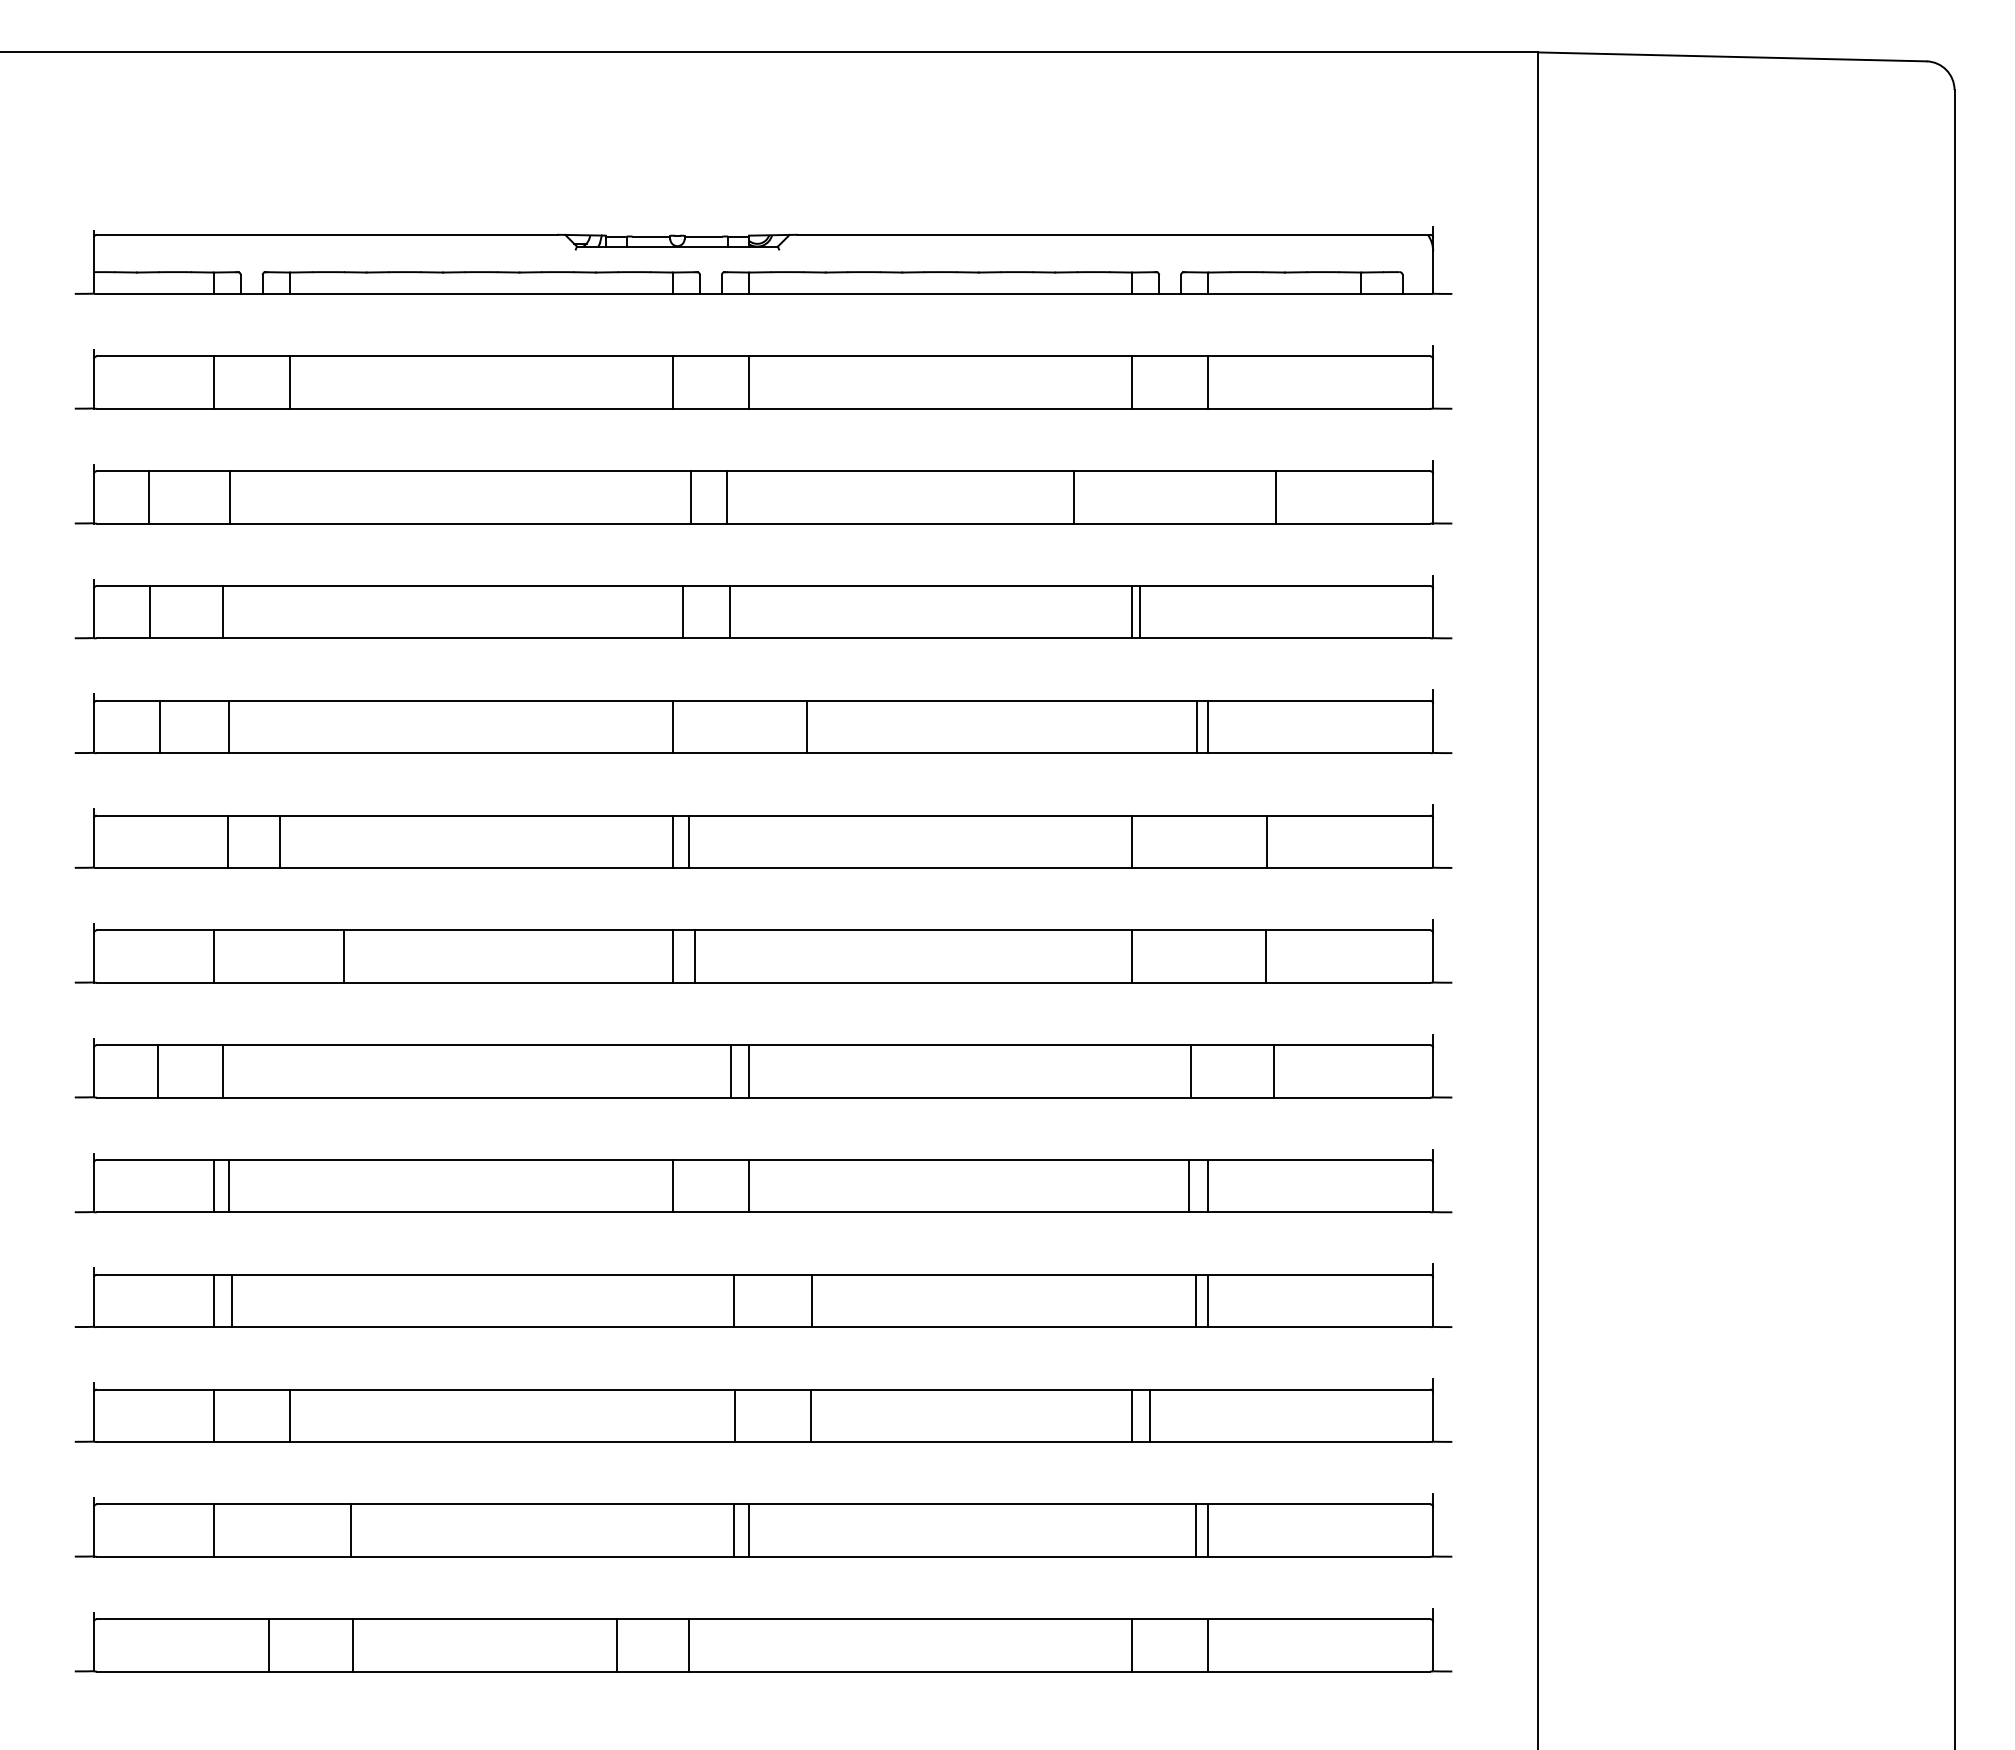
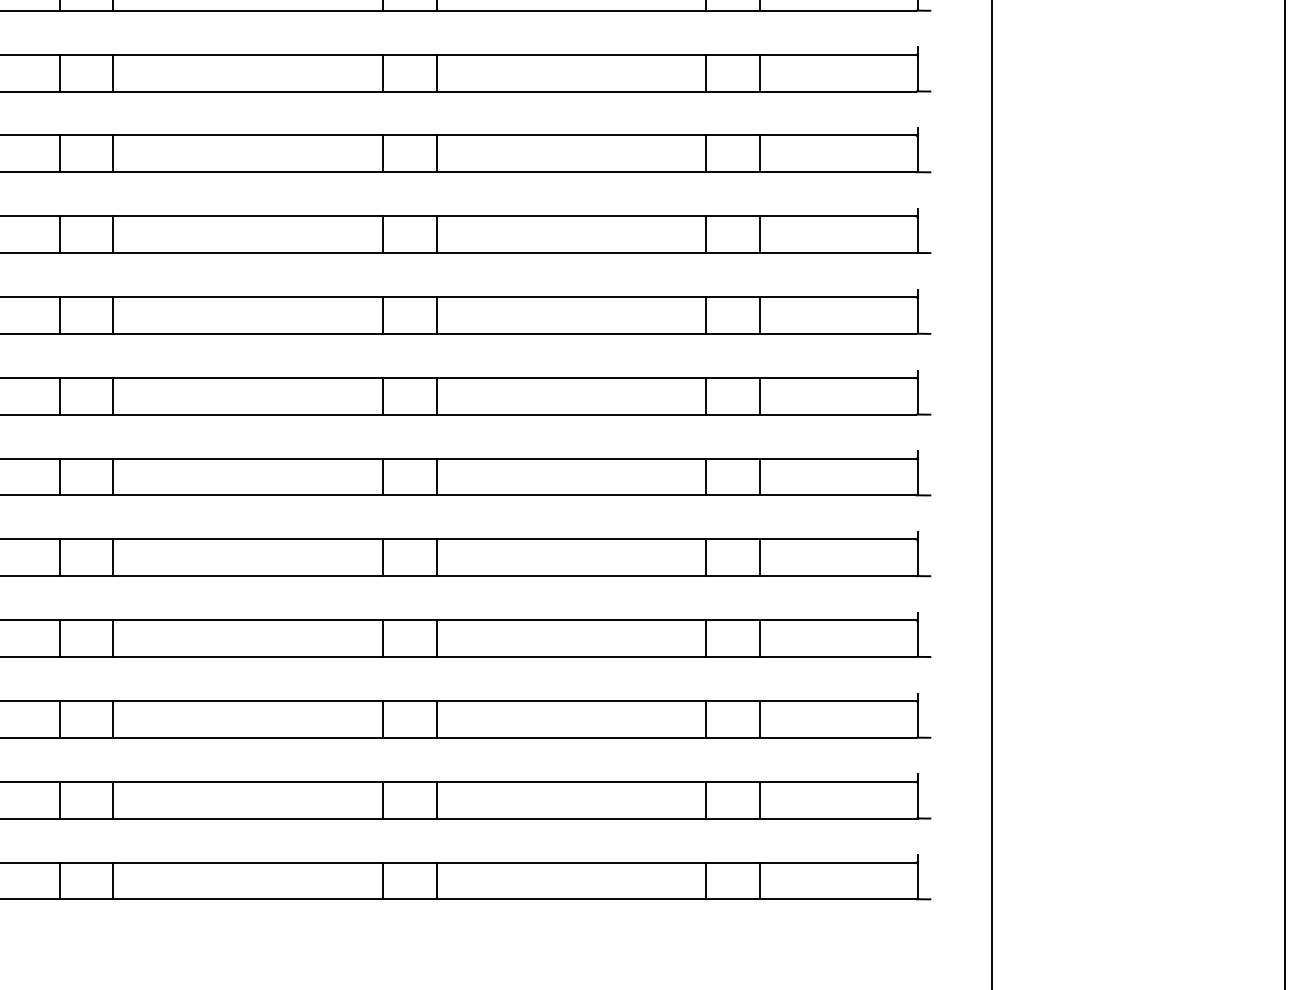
line: (148, 497) -> (59, 73), moved
line: (230, 497) -> (113, 73), moved
line: (691, 497) -> (436, 73), moved
line: (726, 497) -> (382, 73), moved
line: (1073, 497) -> (705, 73), moved
line: (1276, 497) -> (759, 73), moved
line: (149, 612) -> (59, 154), moved
line: (223, 612) -> (113, 154), moved
line: (683, 612) -> (436, 154), moved
line: (729, 612) -> (382, 154), moved
line: (1140, 612) -> (759, 154), moved
line: (159, 726) -> (59, 234), moved
line: (229, 726) -> (113, 234), moved
line: (807, 726) -> (436, 234), moved
line: (1196, 726) -> (705, 234), moved
line: (228, 841) -> (113, 315), moved
line: (279, 841) -> (59, 315), moved
line: (689, 841) -> (436, 315), moved
line: (1267, 841) -> (759, 315), moved
line: (344, 956) -> (113, 396), moved
line: (695, 956) -> (436, 396), moved
line: (1266, 956) -> (759, 396), moved
line: (157, 1071) -> (59, 477), moved
line: (223, 1071) -> (113, 477), moved
line: (730, 1071) -> (382, 477), moved
line: (1190, 1071) -> (705, 477), moved
line: (1274, 1071) -> (759, 477), moved
line: (229, 1185) -> (113, 557), moved
line: (1188, 1185) -> (705, 557), moved
line: (232, 1300) -> (113, 638), moved
line: (733, 1300) -> (382, 638), moved
line: (812, 1300) -> (436, 638), moved
line: (1195, 1300) -> (705, 638), moved
line: (734, 1415) -> (382, 719), moved
line: (811, 1415) -> (436, 719), moved
line: (1150, 1415) -> (759, 719), moved
line: (351, 1530) -> (113, 800), moved
line: (733, 1530) -> (382, 800), moved
line: (1195, 1530) -> (705, 800), moved
line: (268, 1645) -> (59, 881), moved
line: (353, 1645) -> (113, 881), moved
line: (616, 1645) -> (382, 881), moved
line: (689, 1645) -> (436, 881), moved

